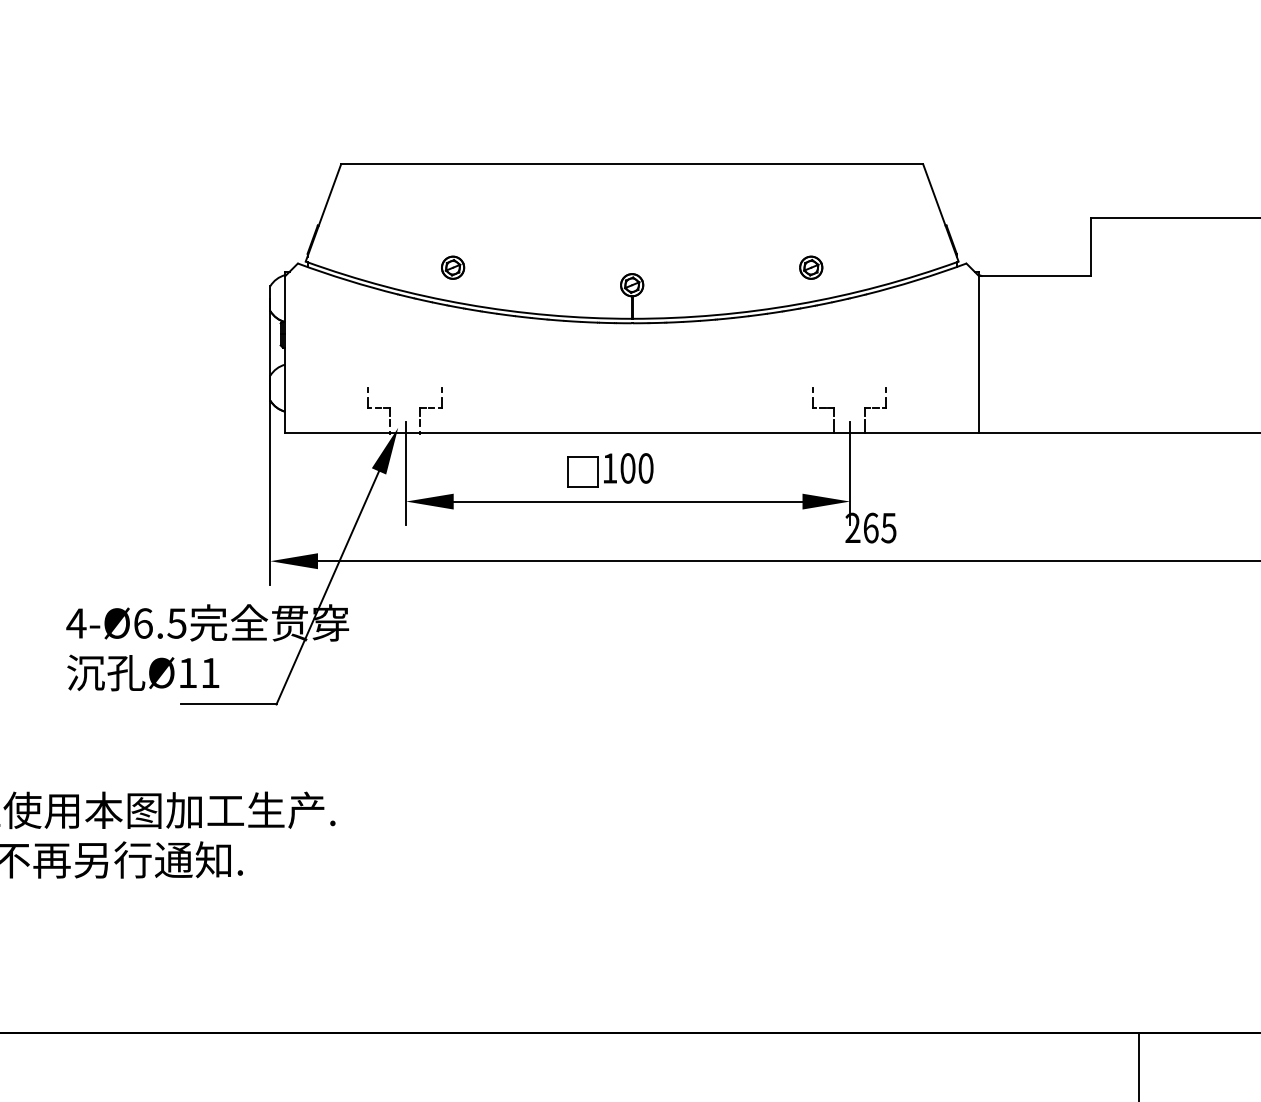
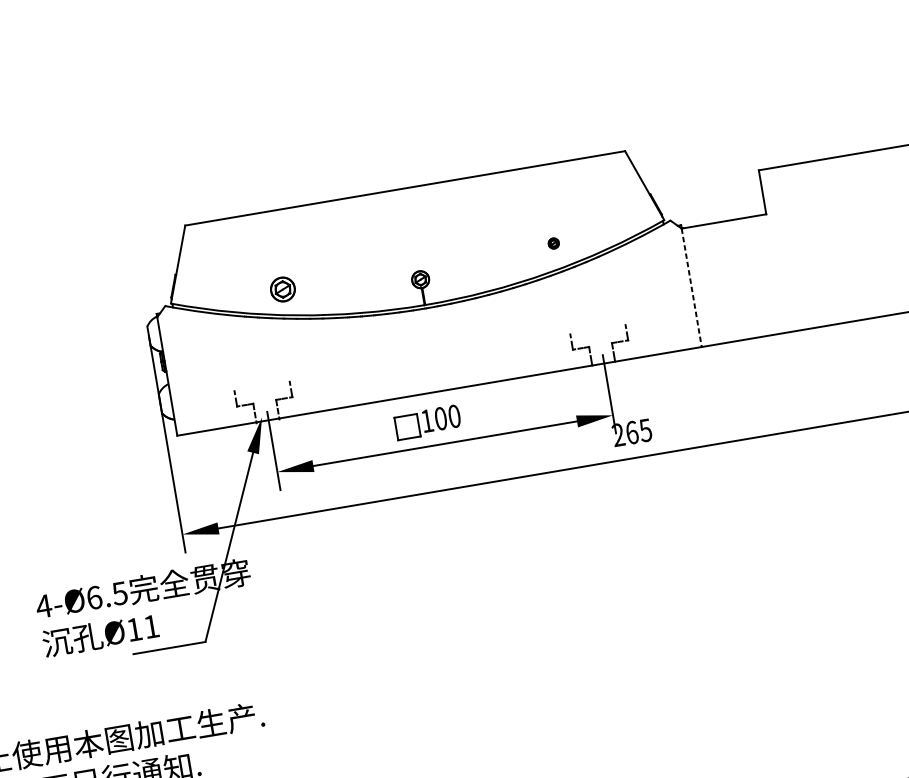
part: (453, 267) -> (283, 289), size x1.4
part: (811, 267) -> (553, 243), size x0.6
line: (979, 355) -> (692, 288), solid -> dashed

